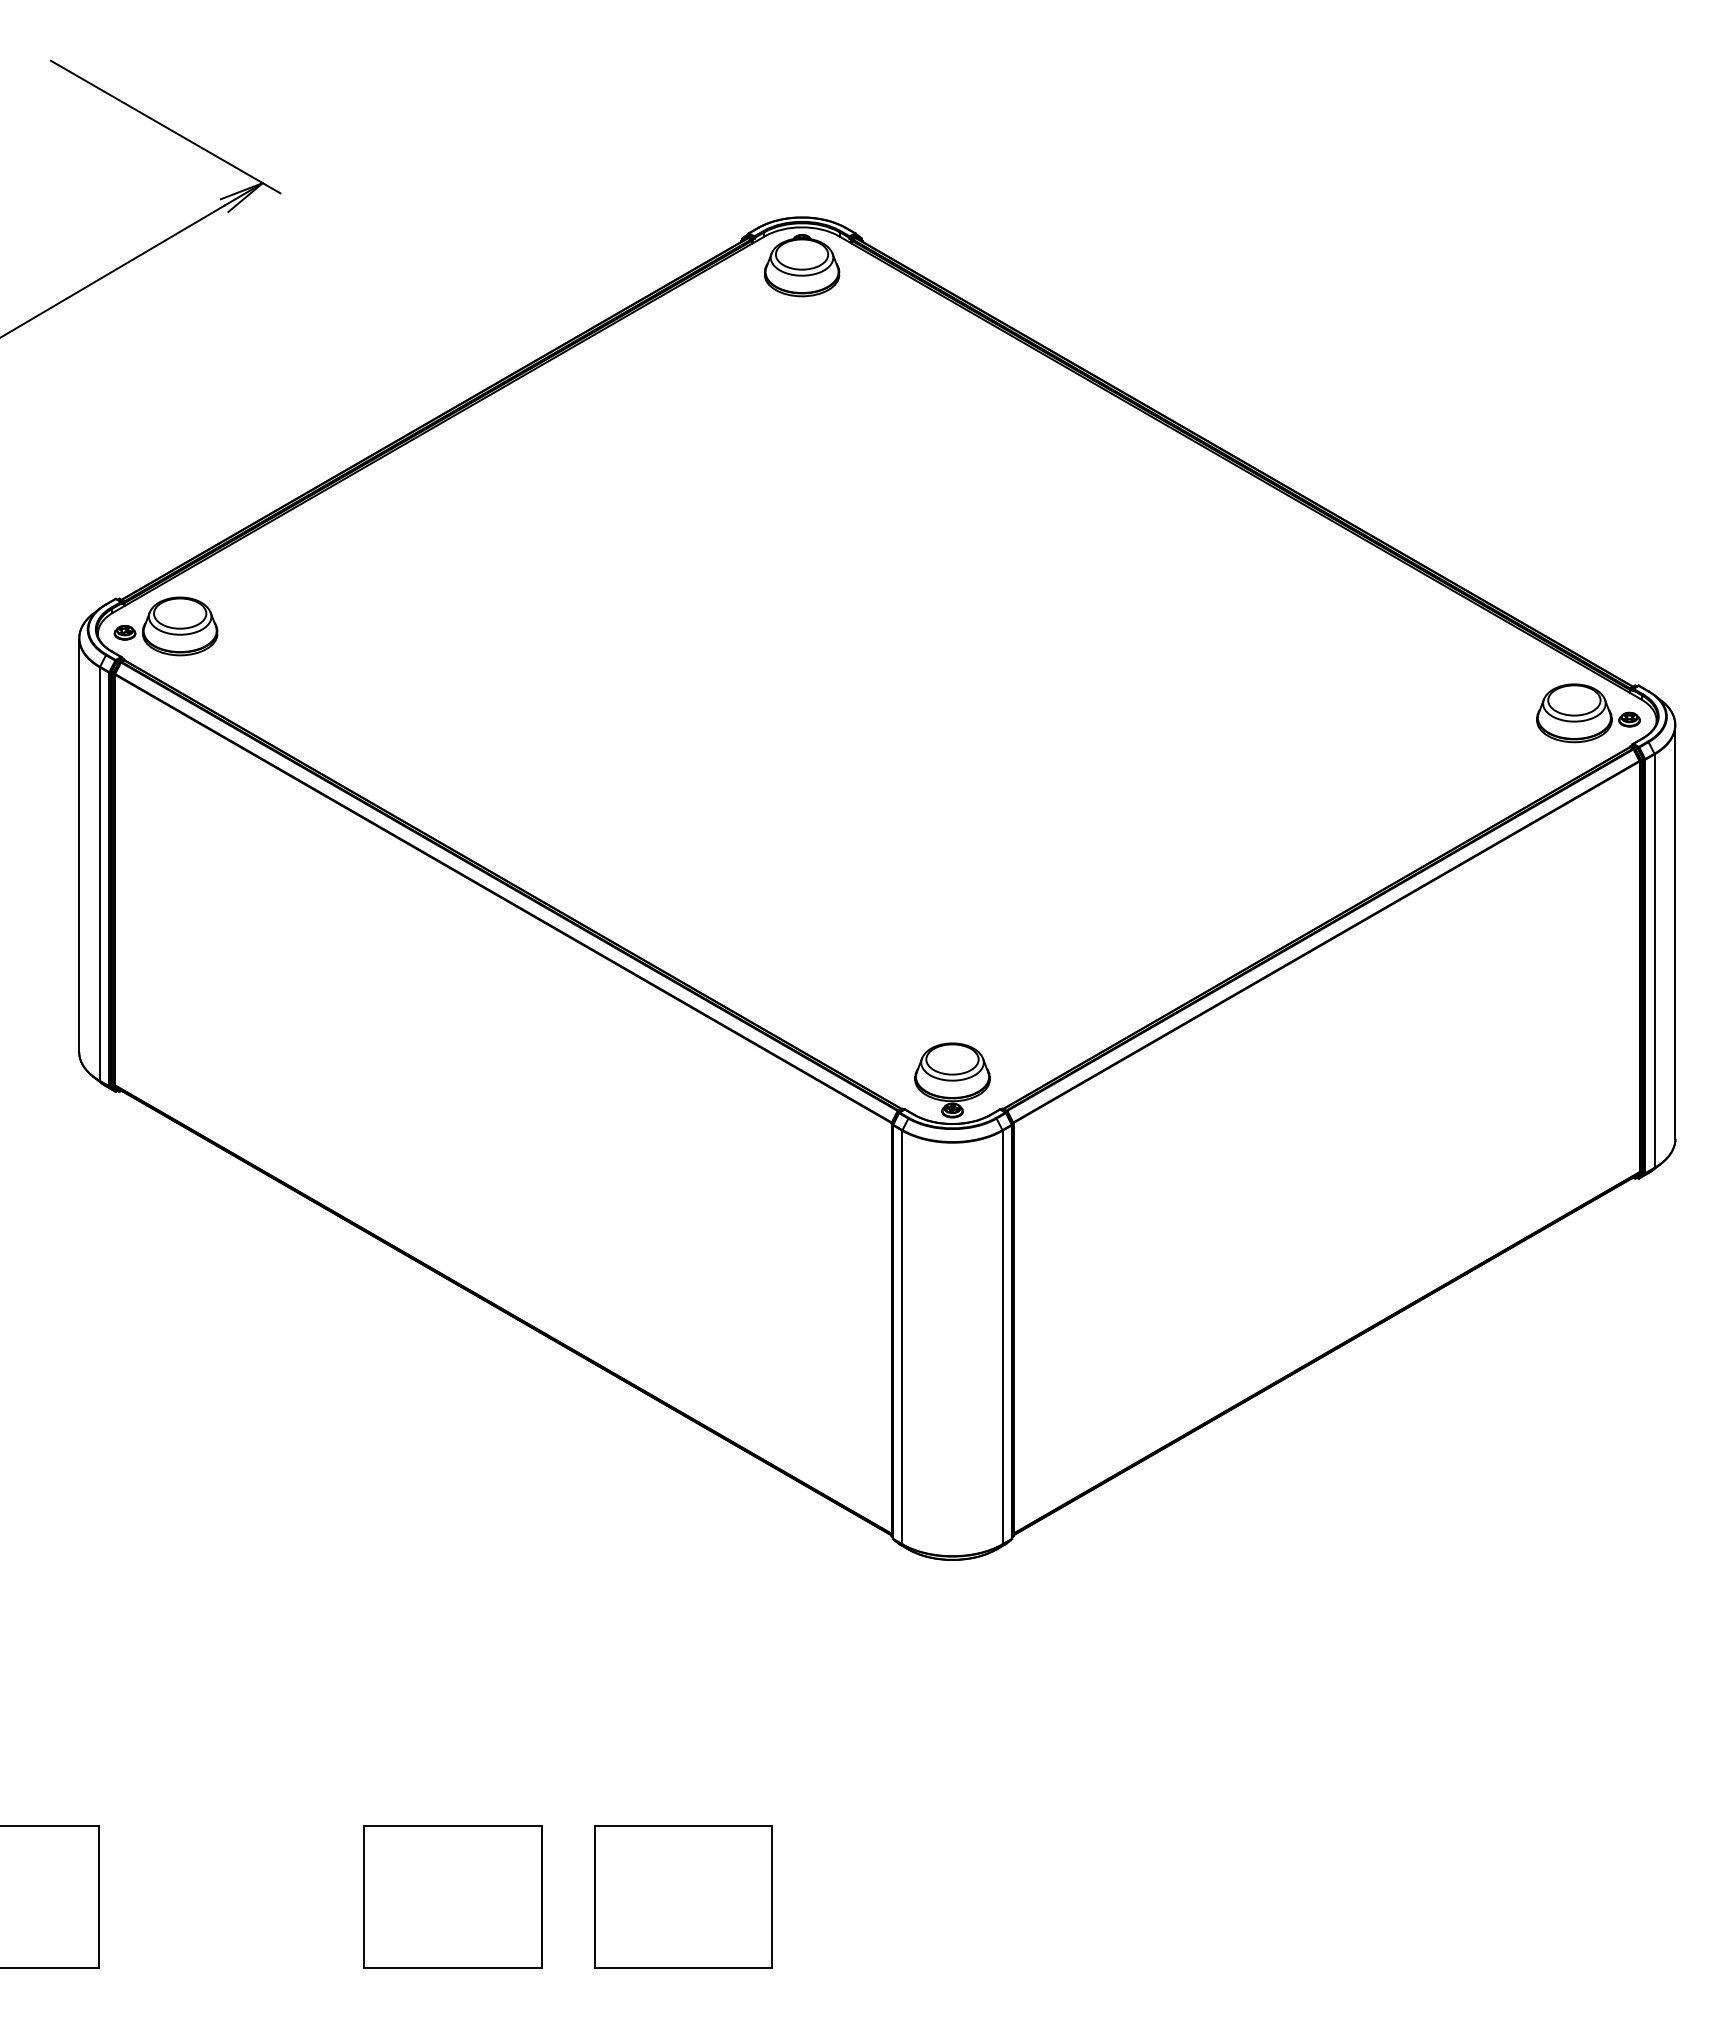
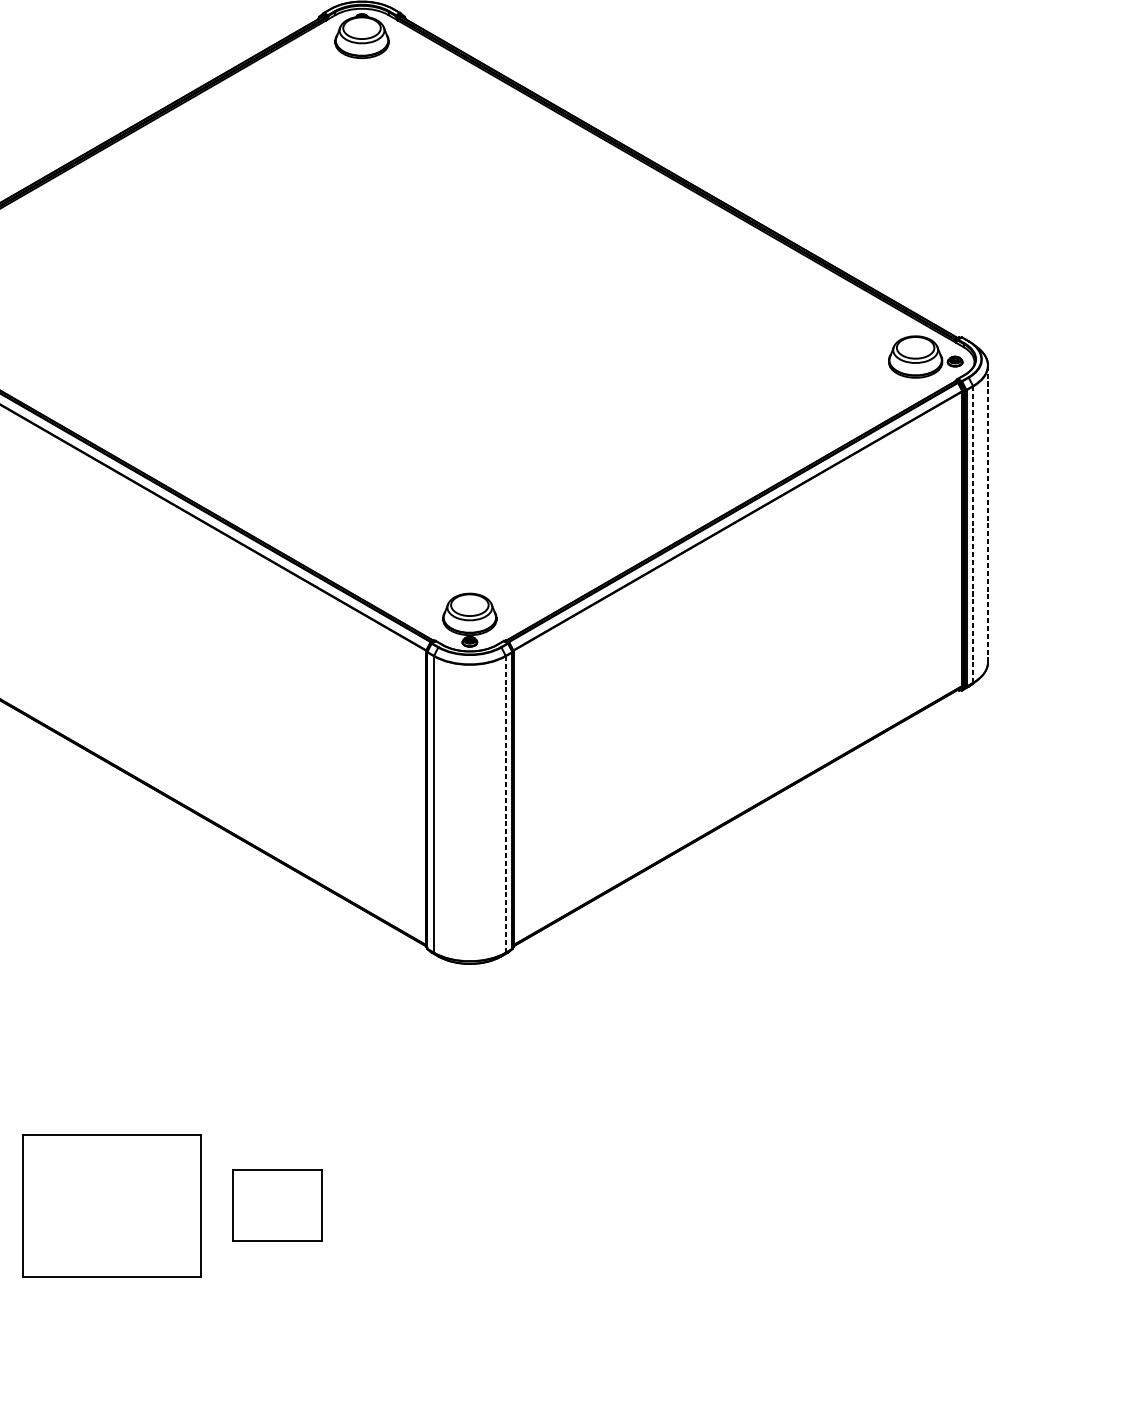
line: (1675, 932) -> (988, 514), solid -> dashed
line: (1654, 961) -> (973, 534), solid -> dashed
line: (1002, 1337) -> (505, 804), solid -> dashed
part: (452, 1896) -> (111, 1205), size x1.4
part: (683, 1896) -> (277, 1205), size x0.7

